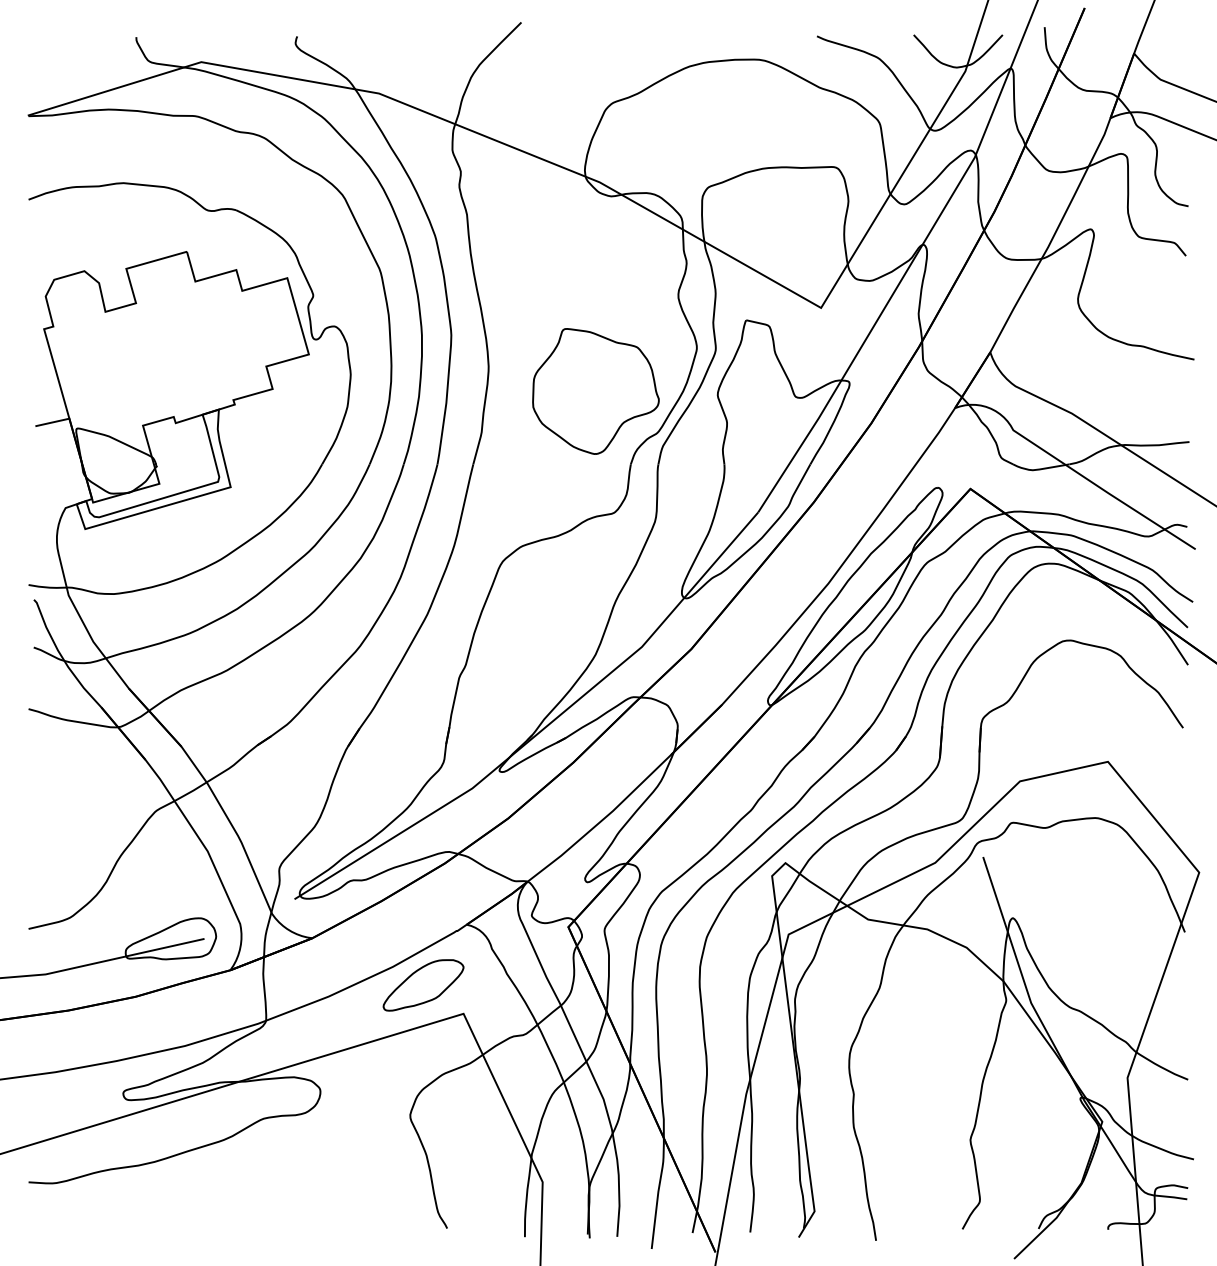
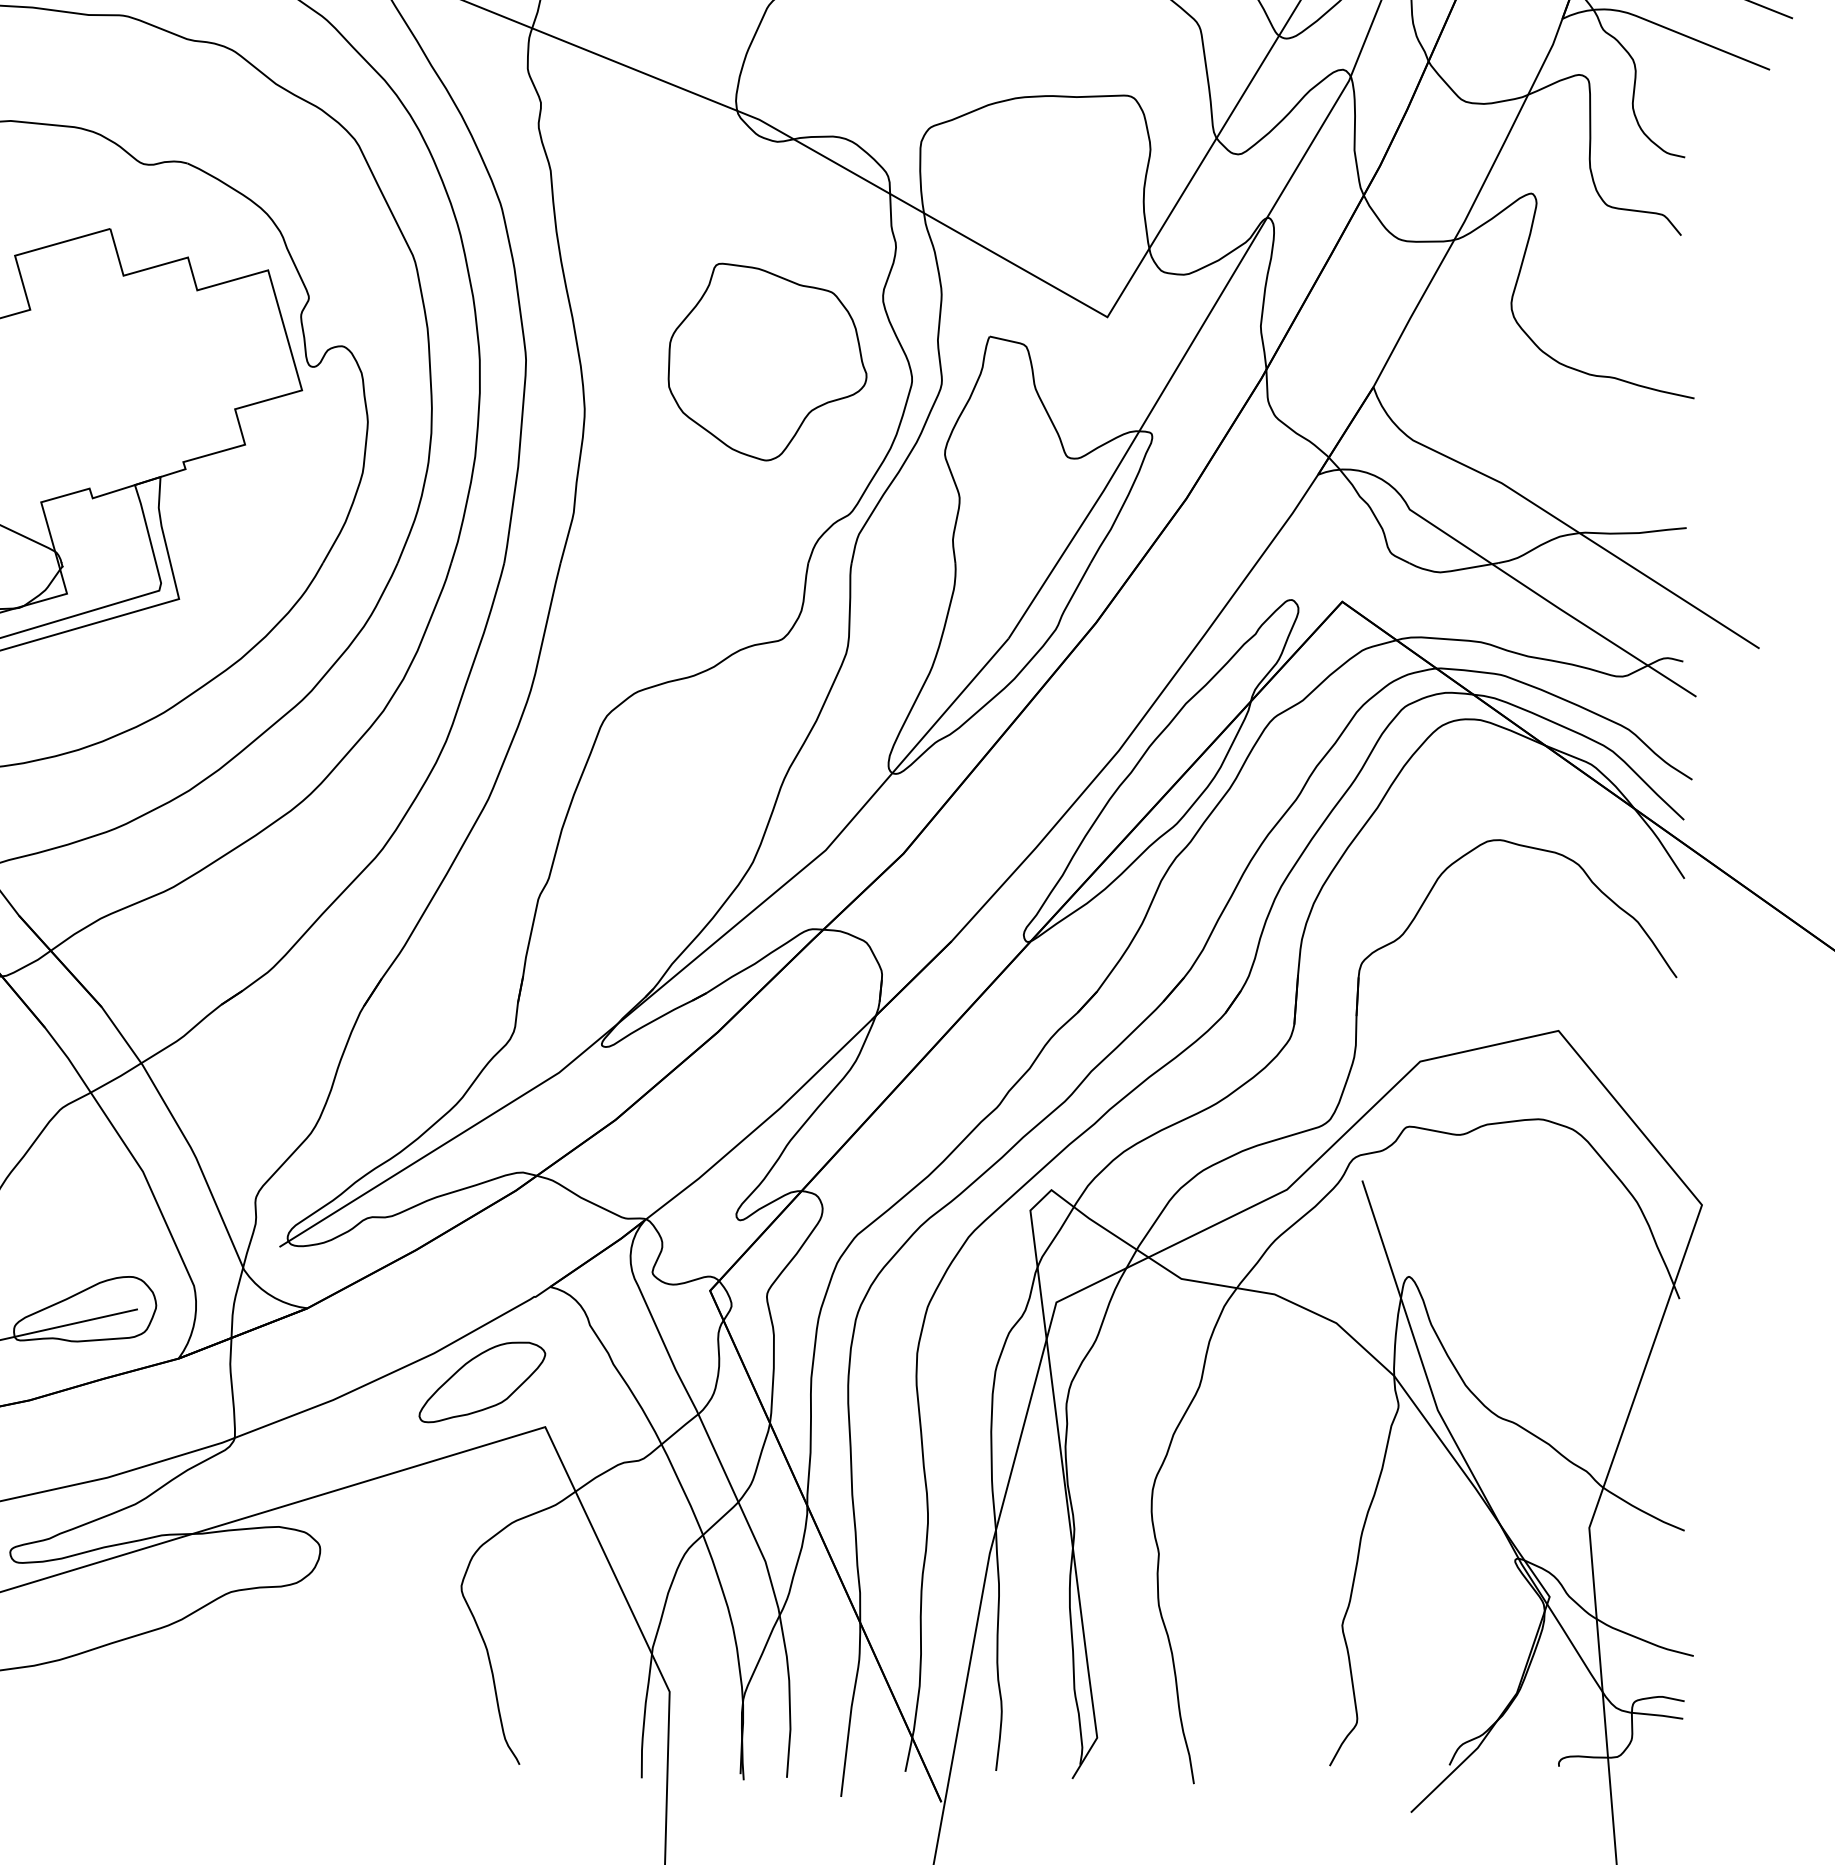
part: (595, 391) -> (766, 362), moved

